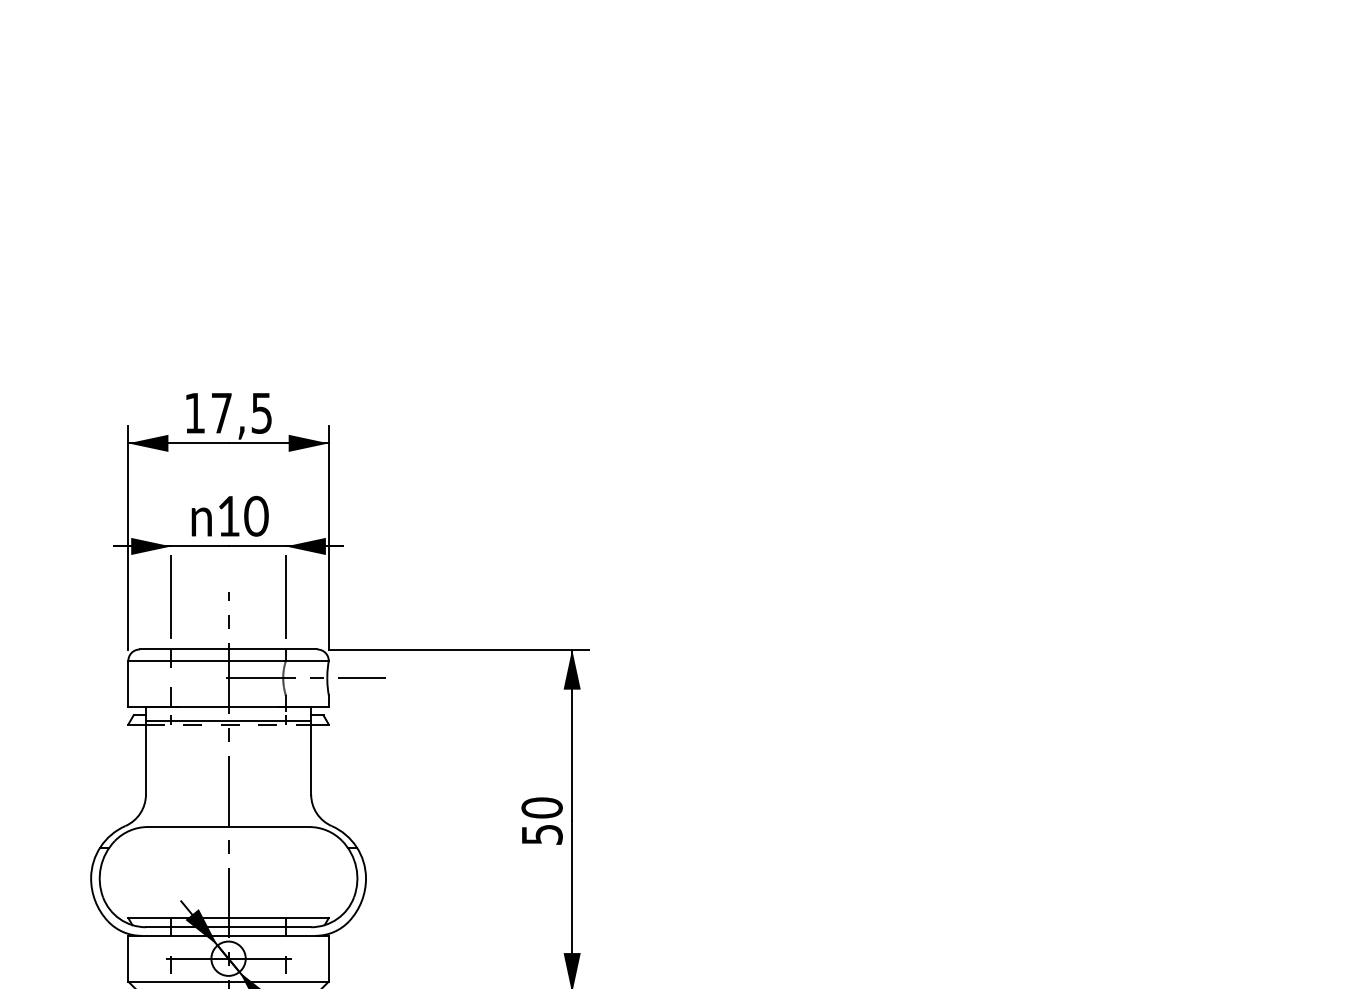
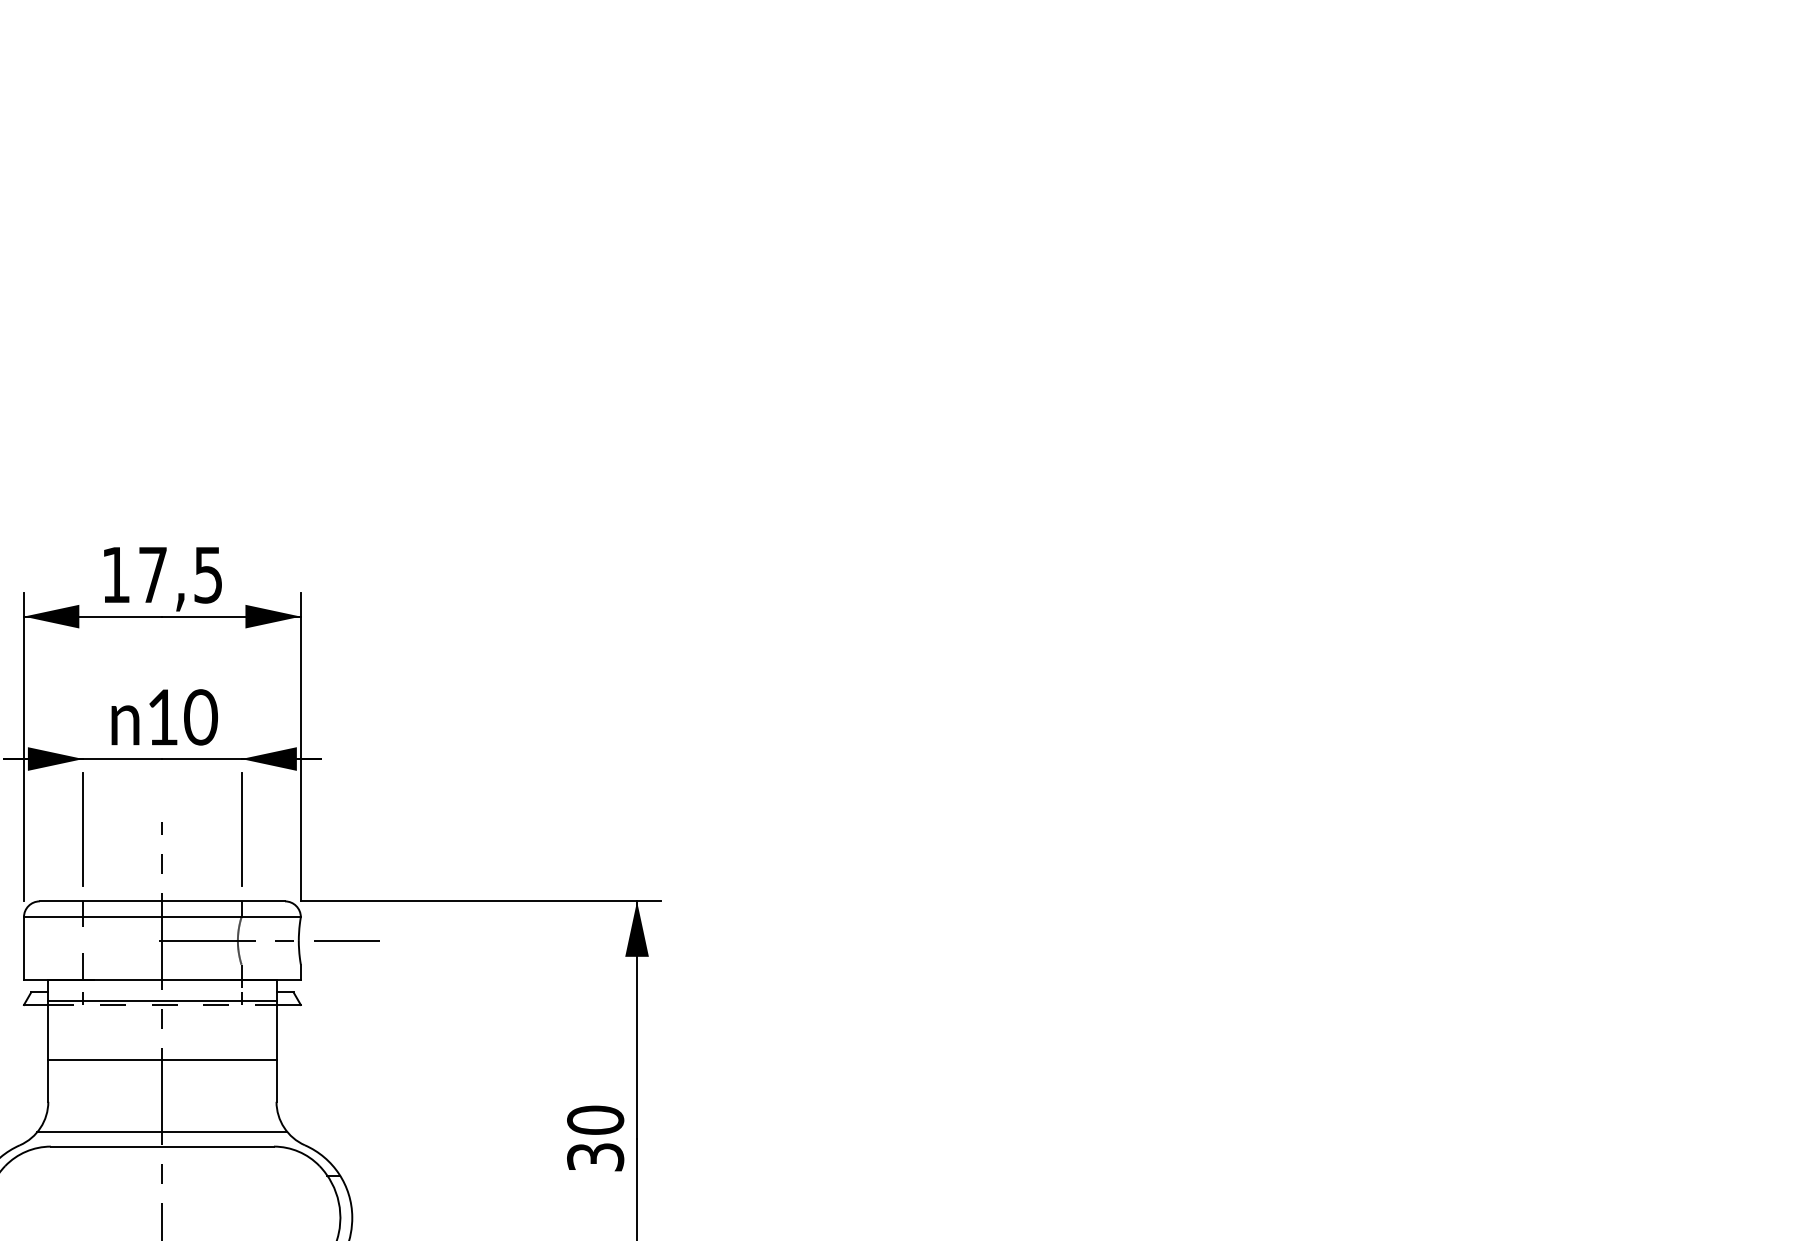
line: (228, 764) -> (162, 1060), added
line: (228, 816) -> (162, 1132), added
text: (541, 834) -> (594, 1156), 50 -> 30

